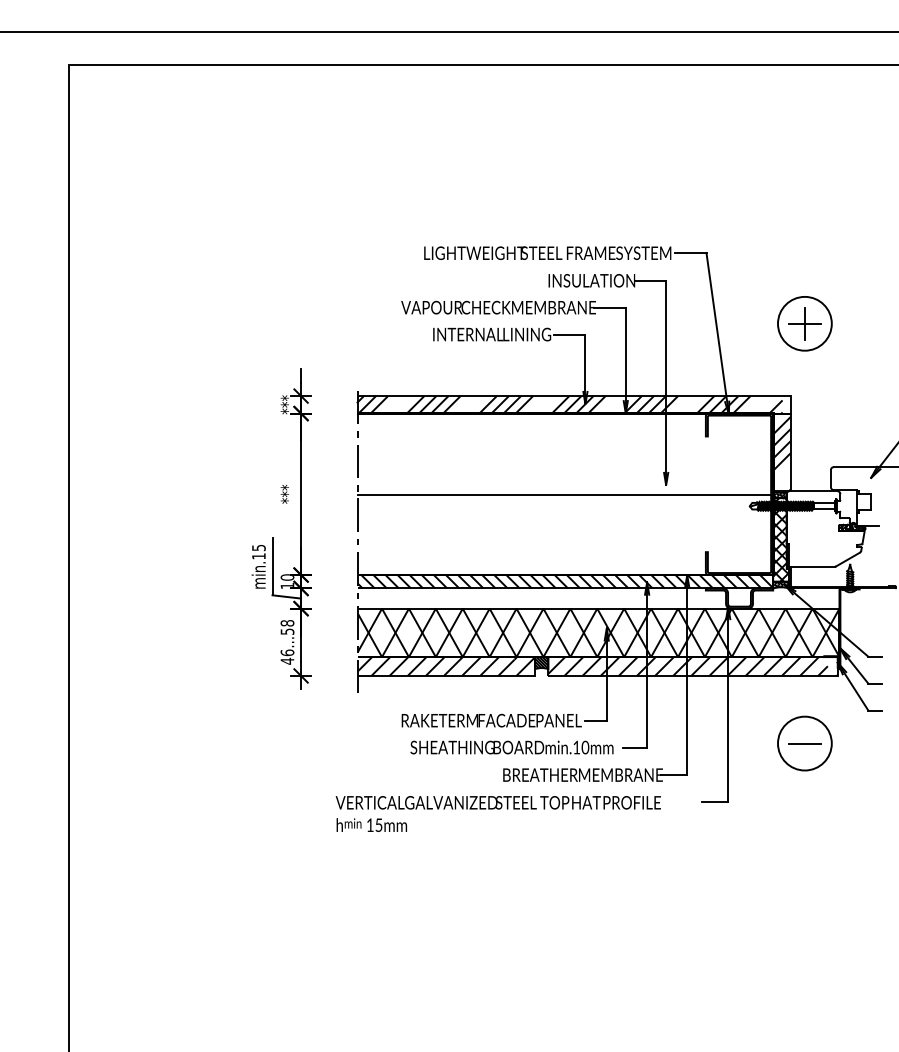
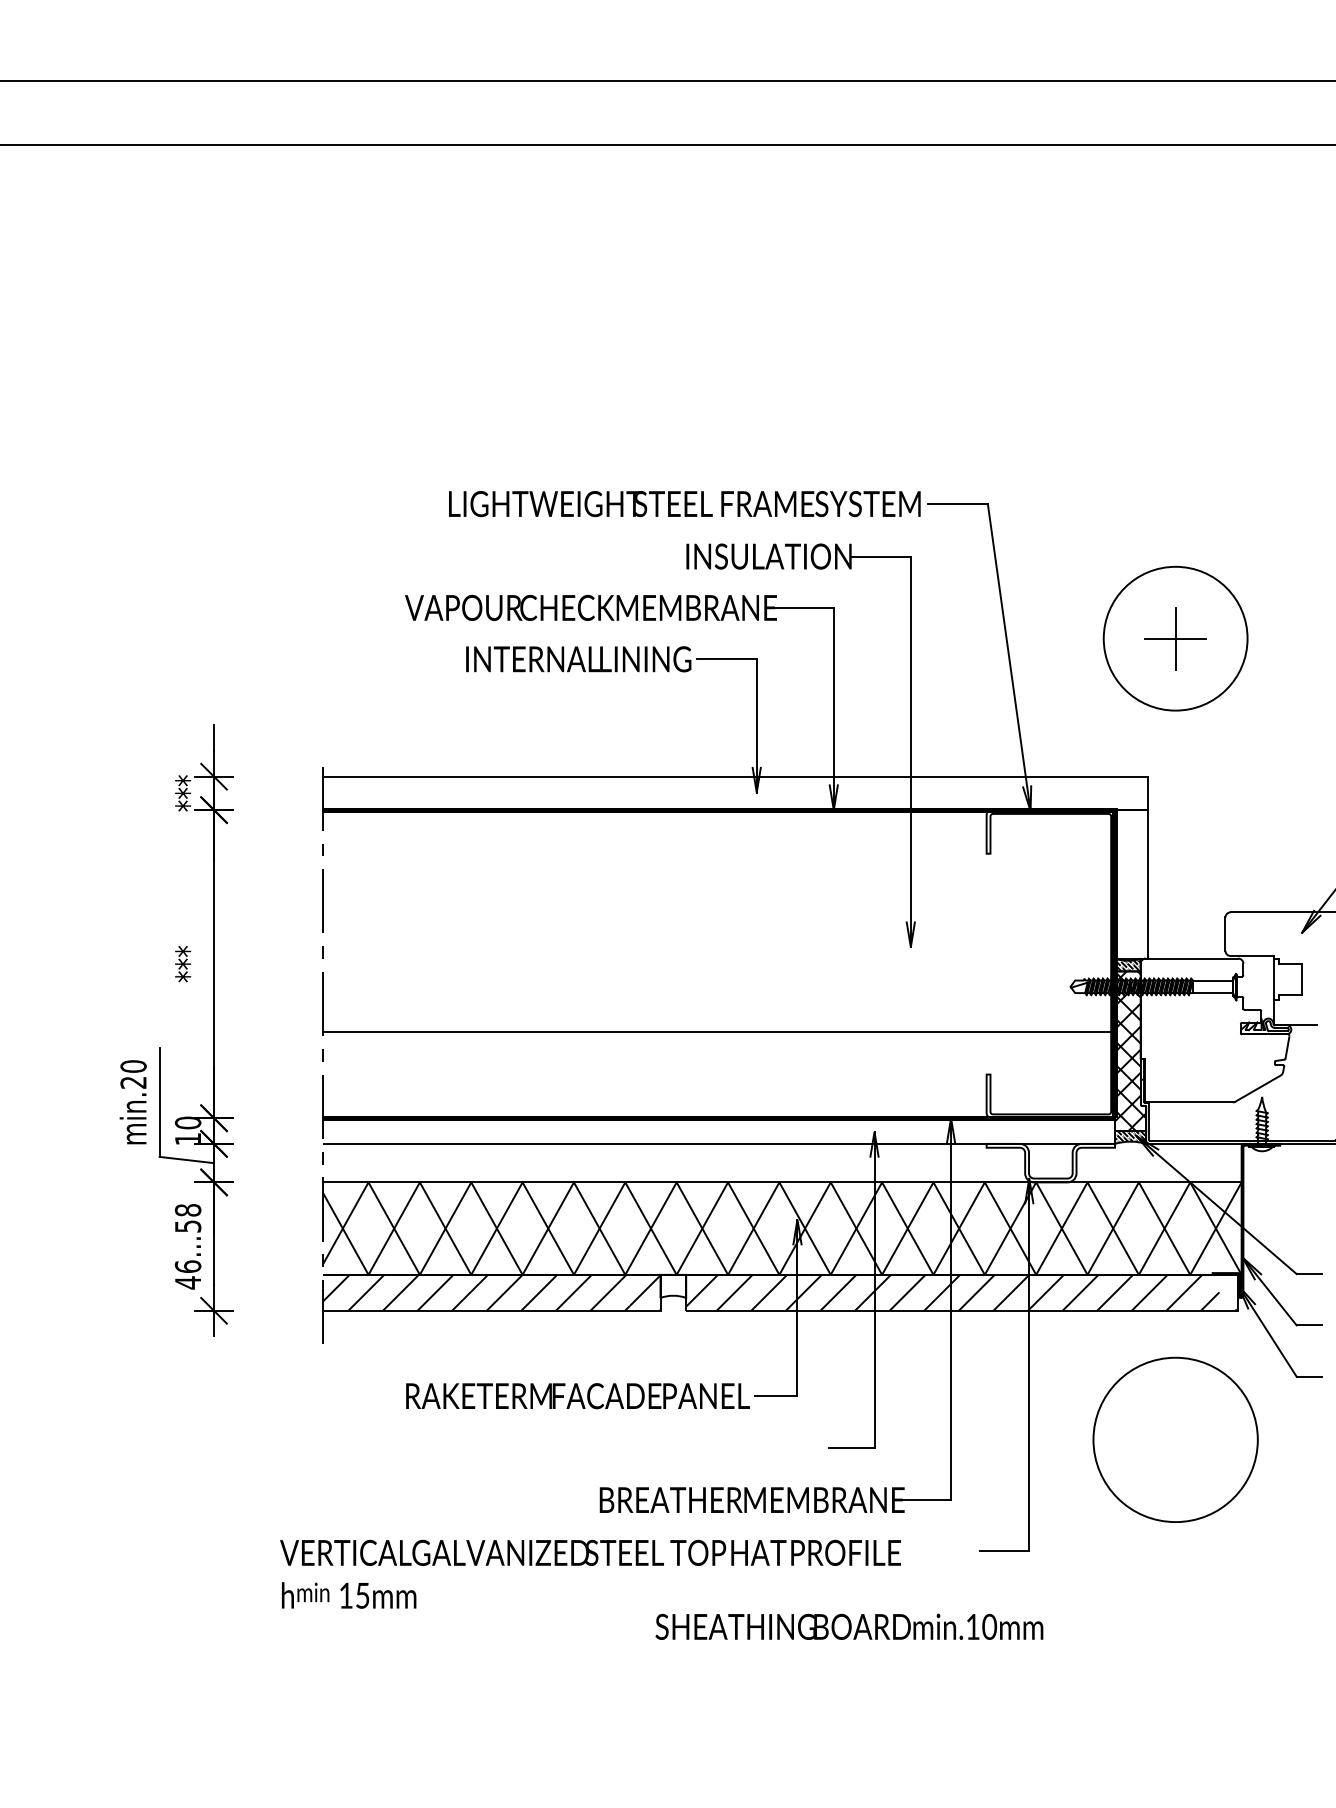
circle: (804, 323) -> (1174, 638), size x1.4
hatch: (569, 404) -> (726, 792), removed
hatch: (781, 454) -> (1130, 888), removed
line: (564, 494) -> (716, 1031), moved
text: (258, 551) -> (132, 1073), min.15 -> min.20
hatch: (565, 581) -> (718, 1130), removed
hatch: (541, 663) -> (672, 1287), removed
circle: (804, 743) -> (1174, 1439), size x1.6
line: (804, 743) -> (1174, 1439), removed
text: (511, 747) -> (848, 1626), moved

